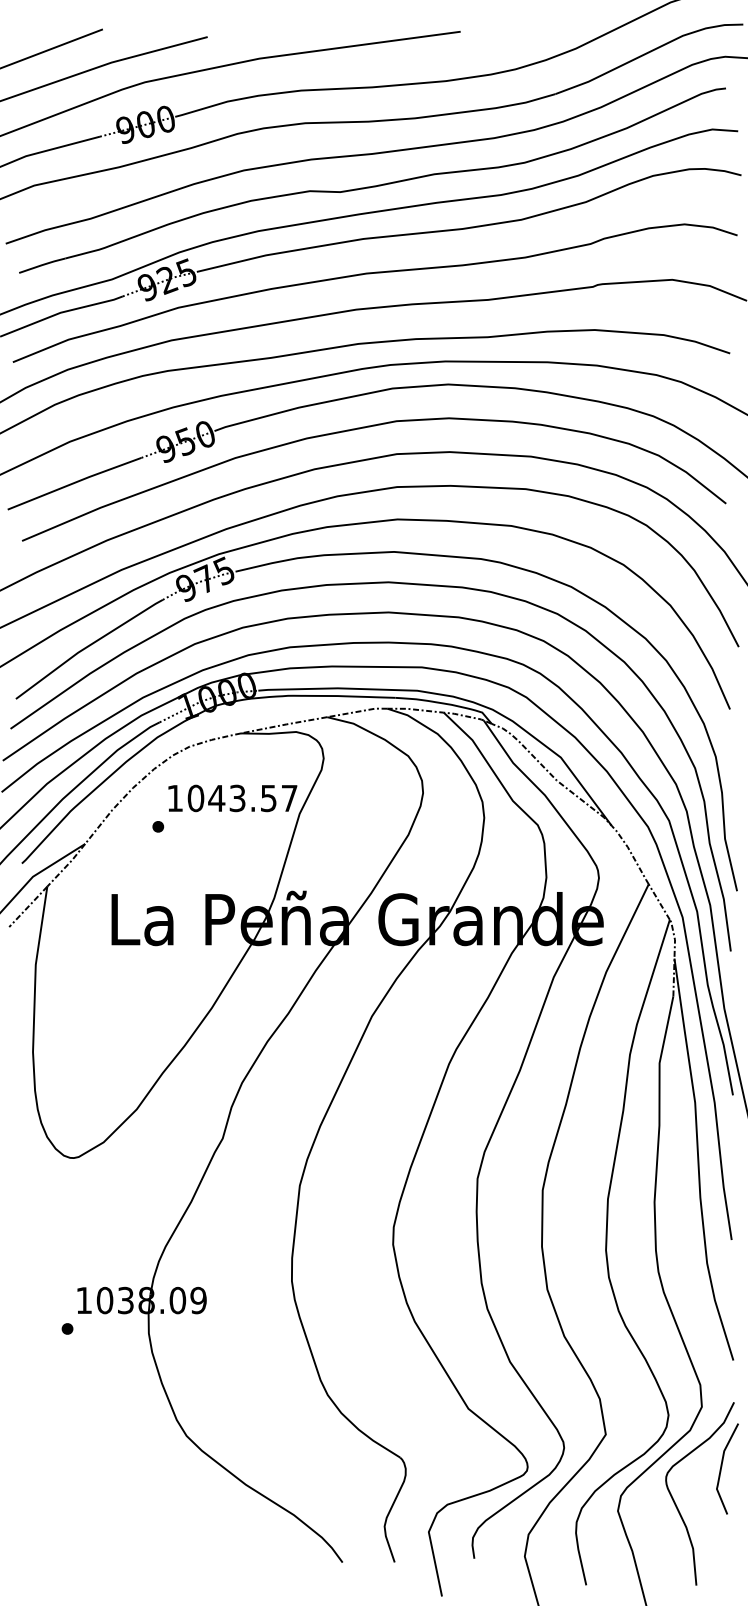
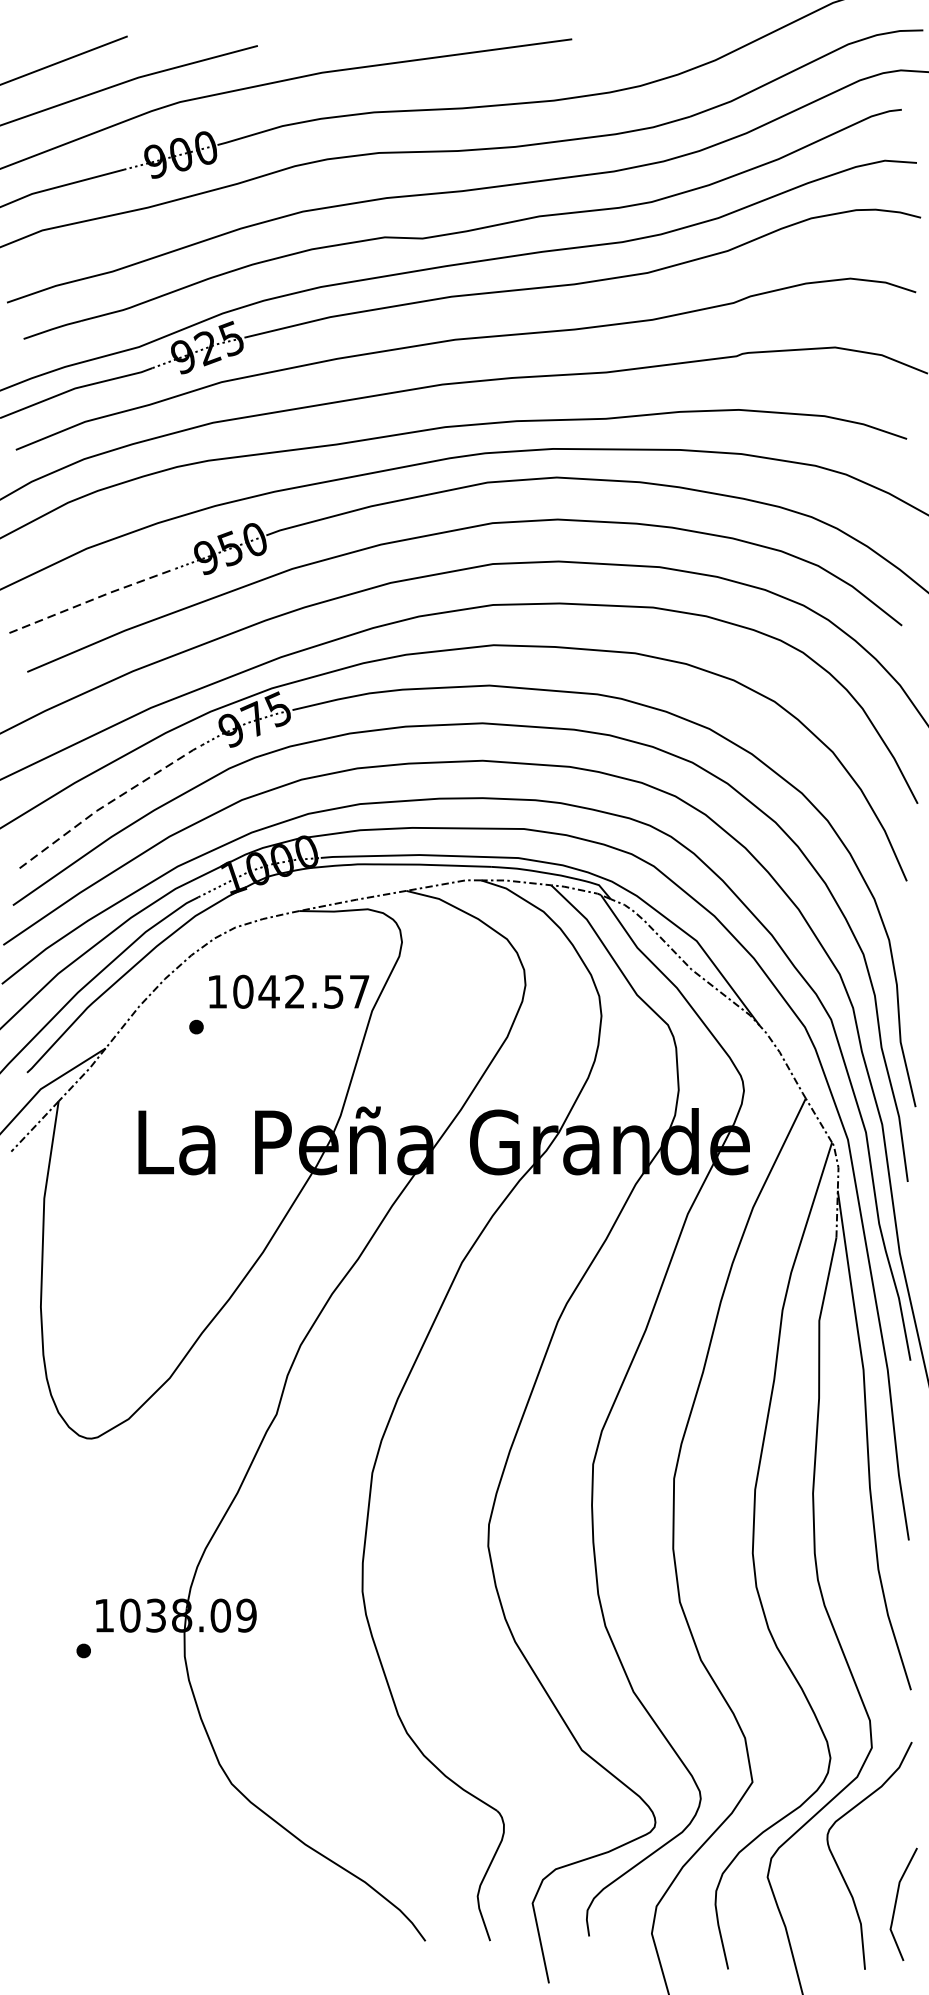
line: (75, 482) -> (93, 599), solid -> dashed
line: (88, 646) -> (109, 803), solid -> dashed
text: (237, 798) -> (294, 991), 1043.57 -> 1042.57
line: (722, 1466) -> (897, 1901), moved

